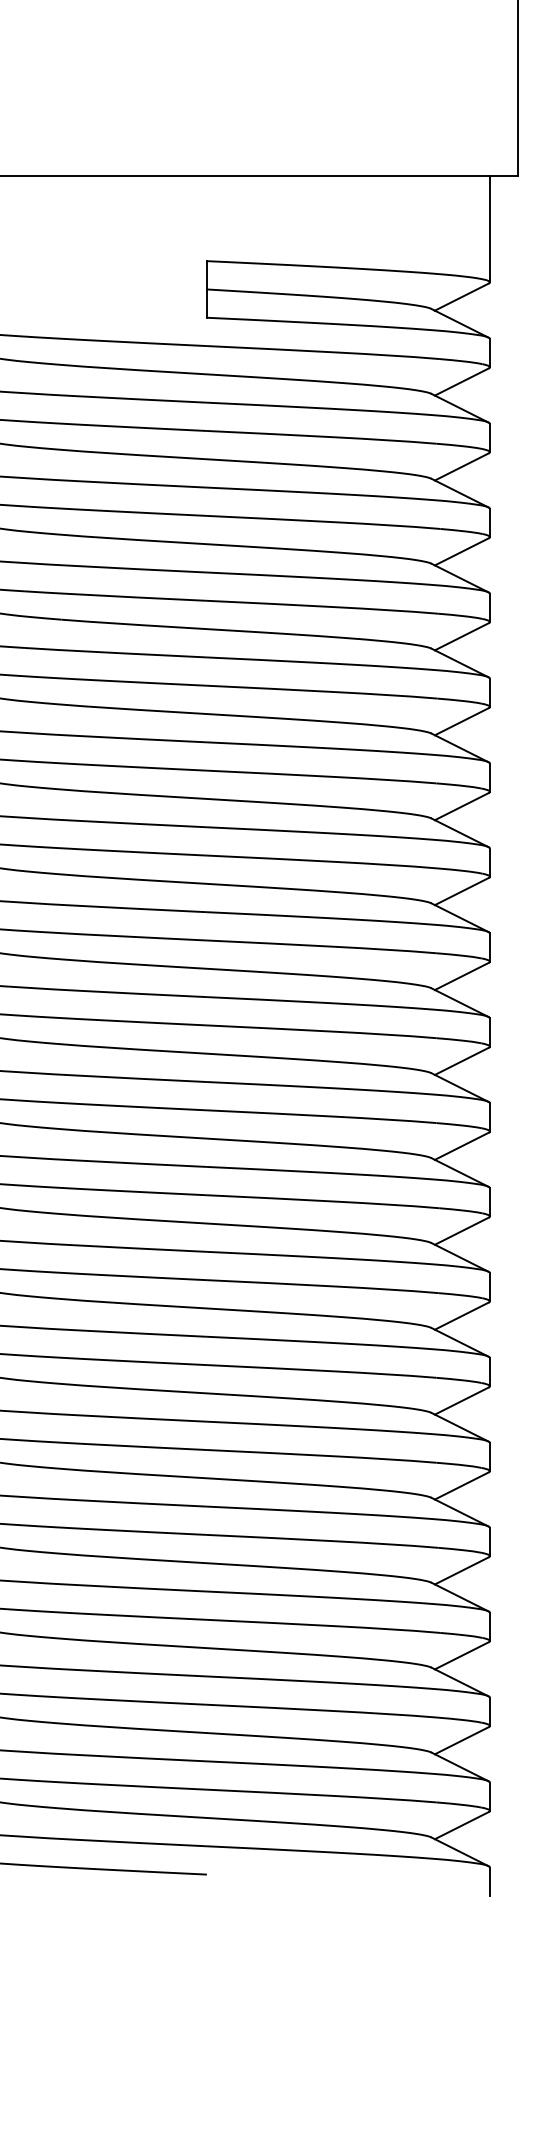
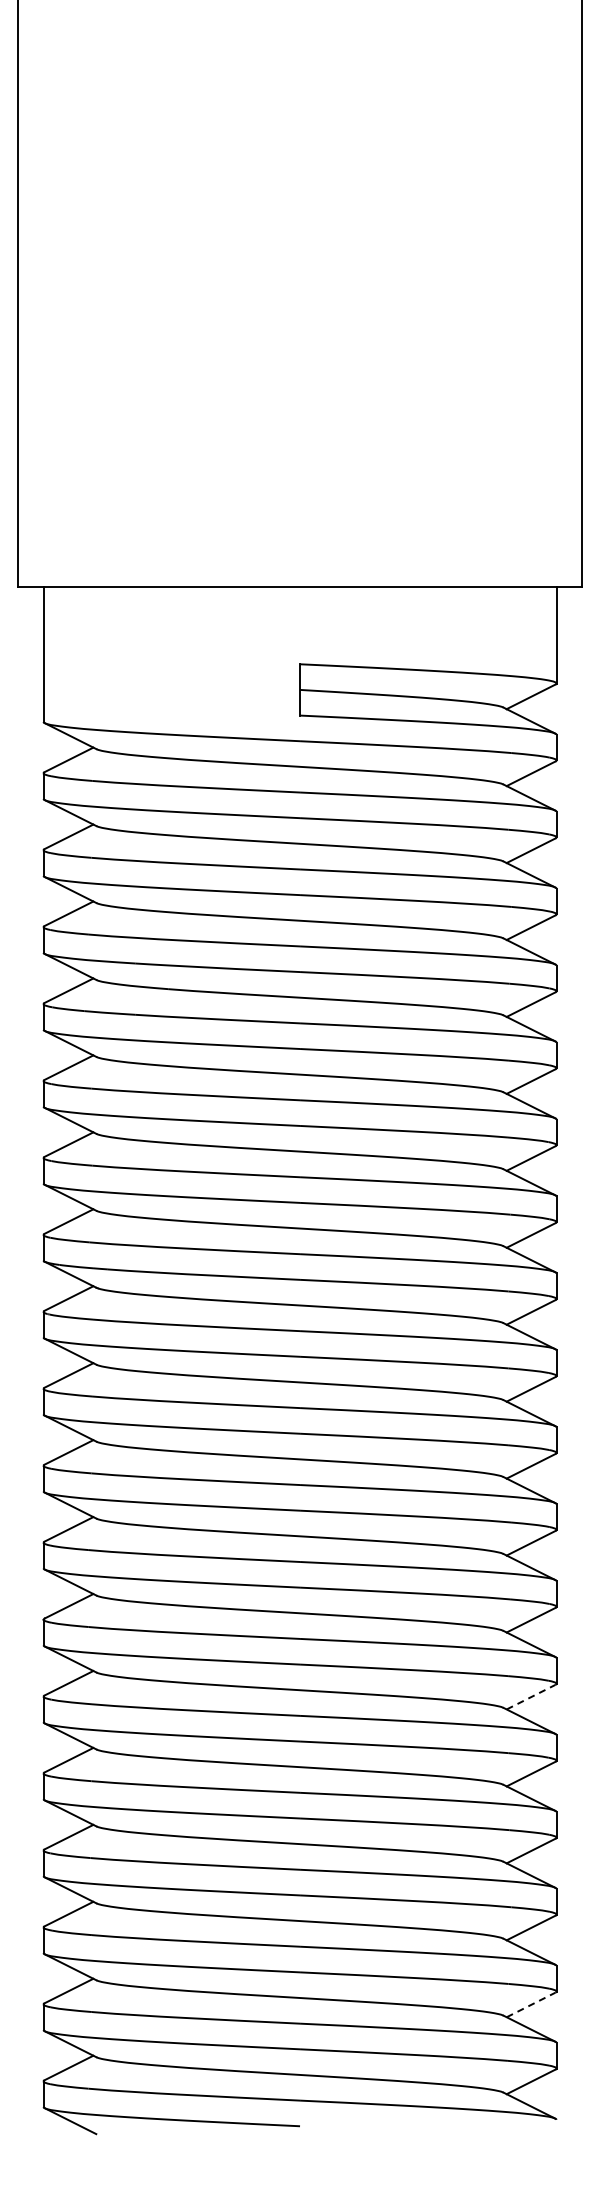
line: (462, 1400) -> (531, 1696), solid -> dashed
line: (462, 1740) -> (531, 2004), solid -> dashed
line: (489, 1881) -> (556, 2132), removed

